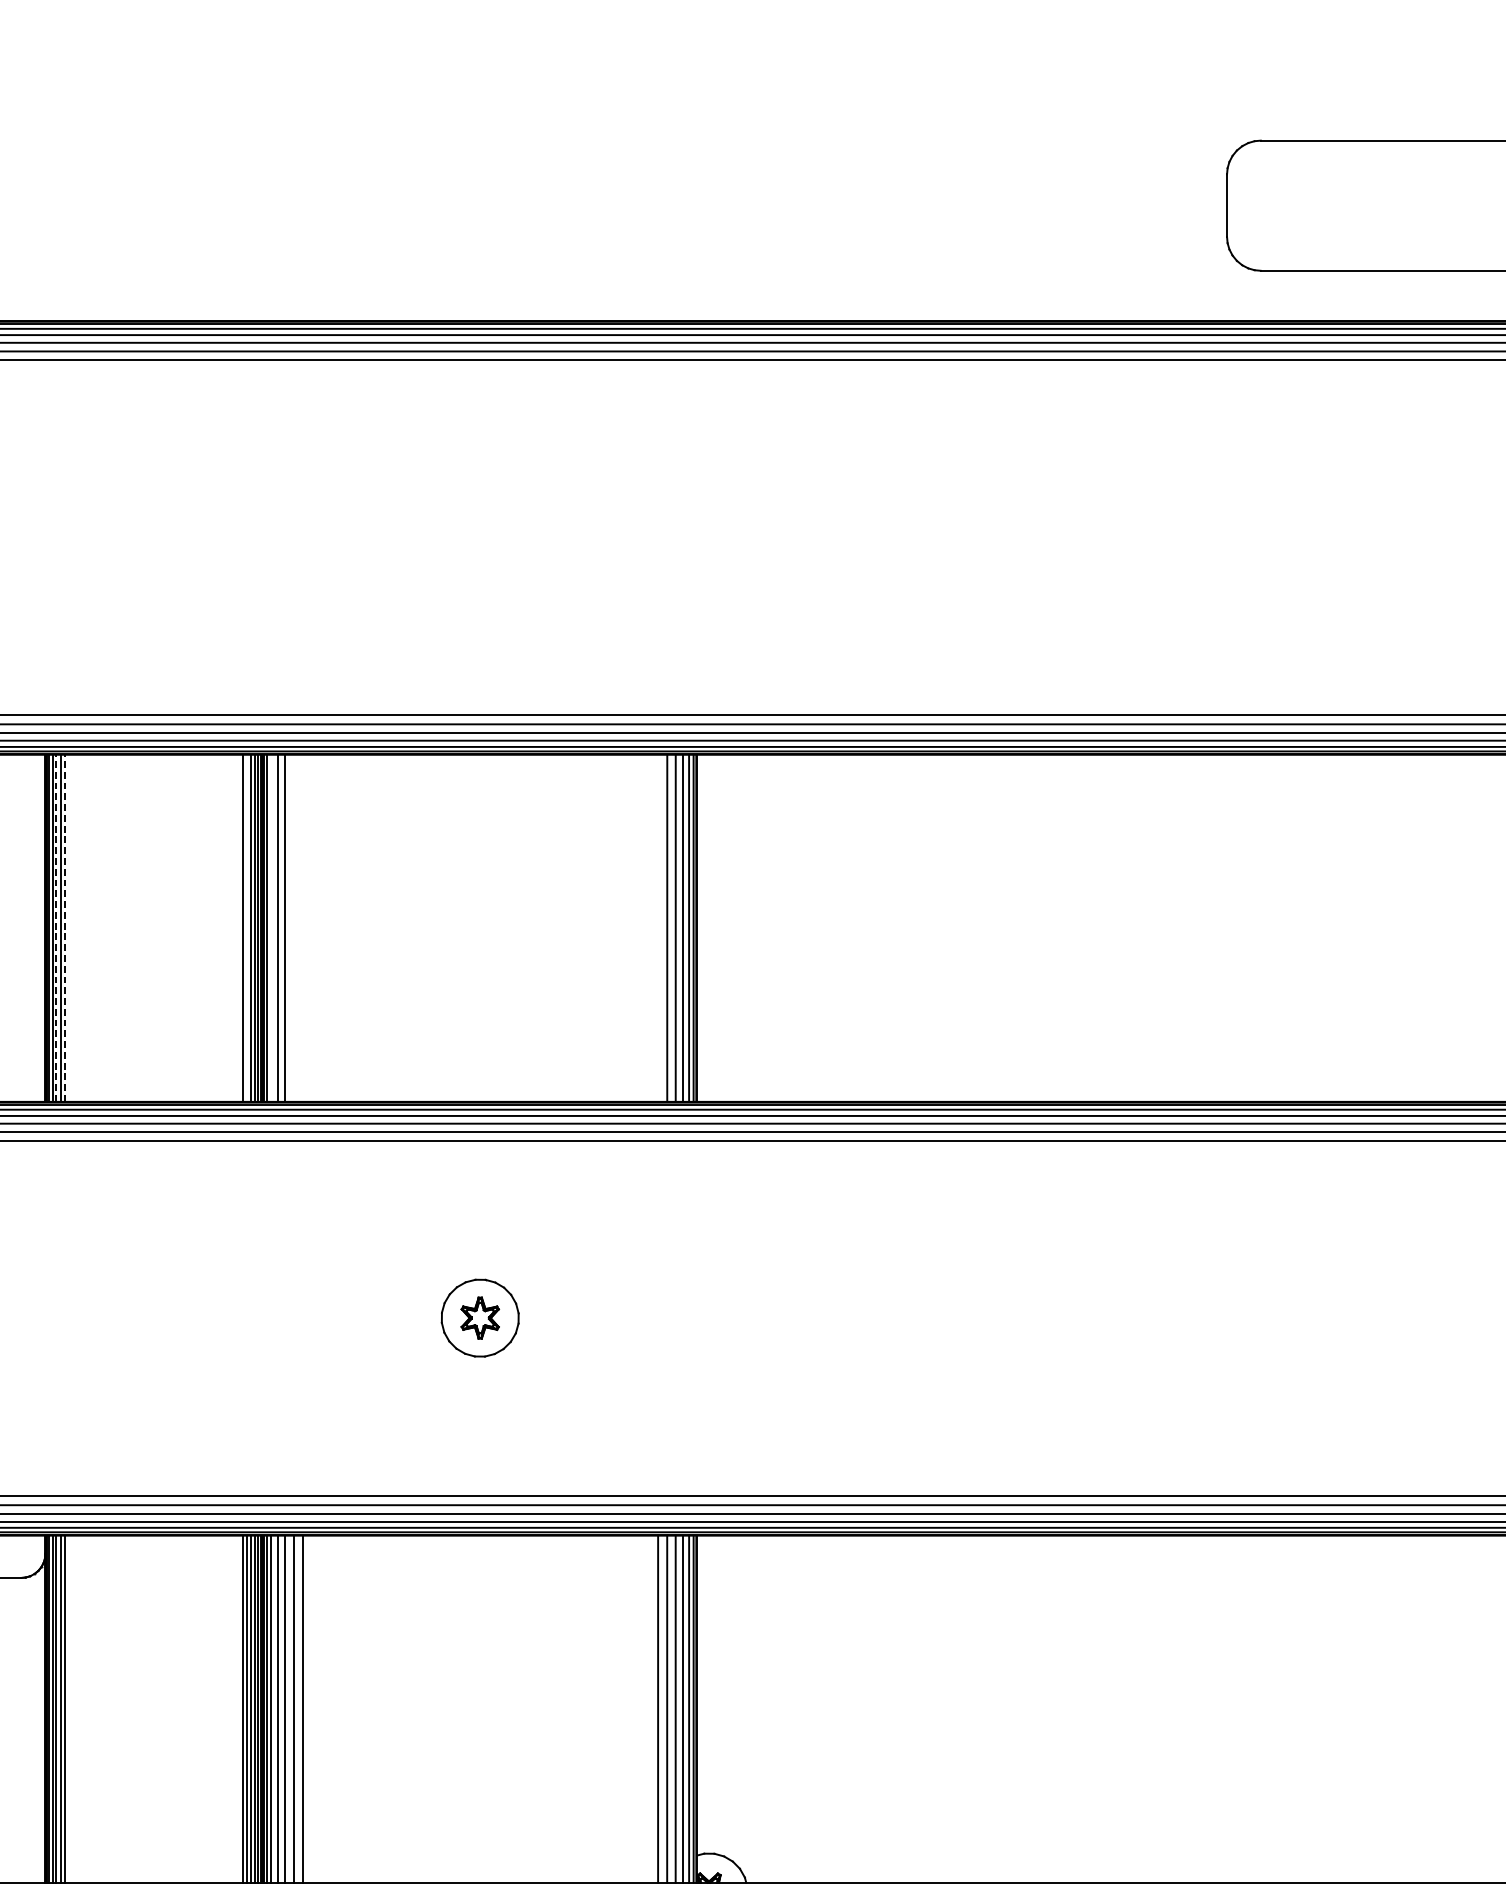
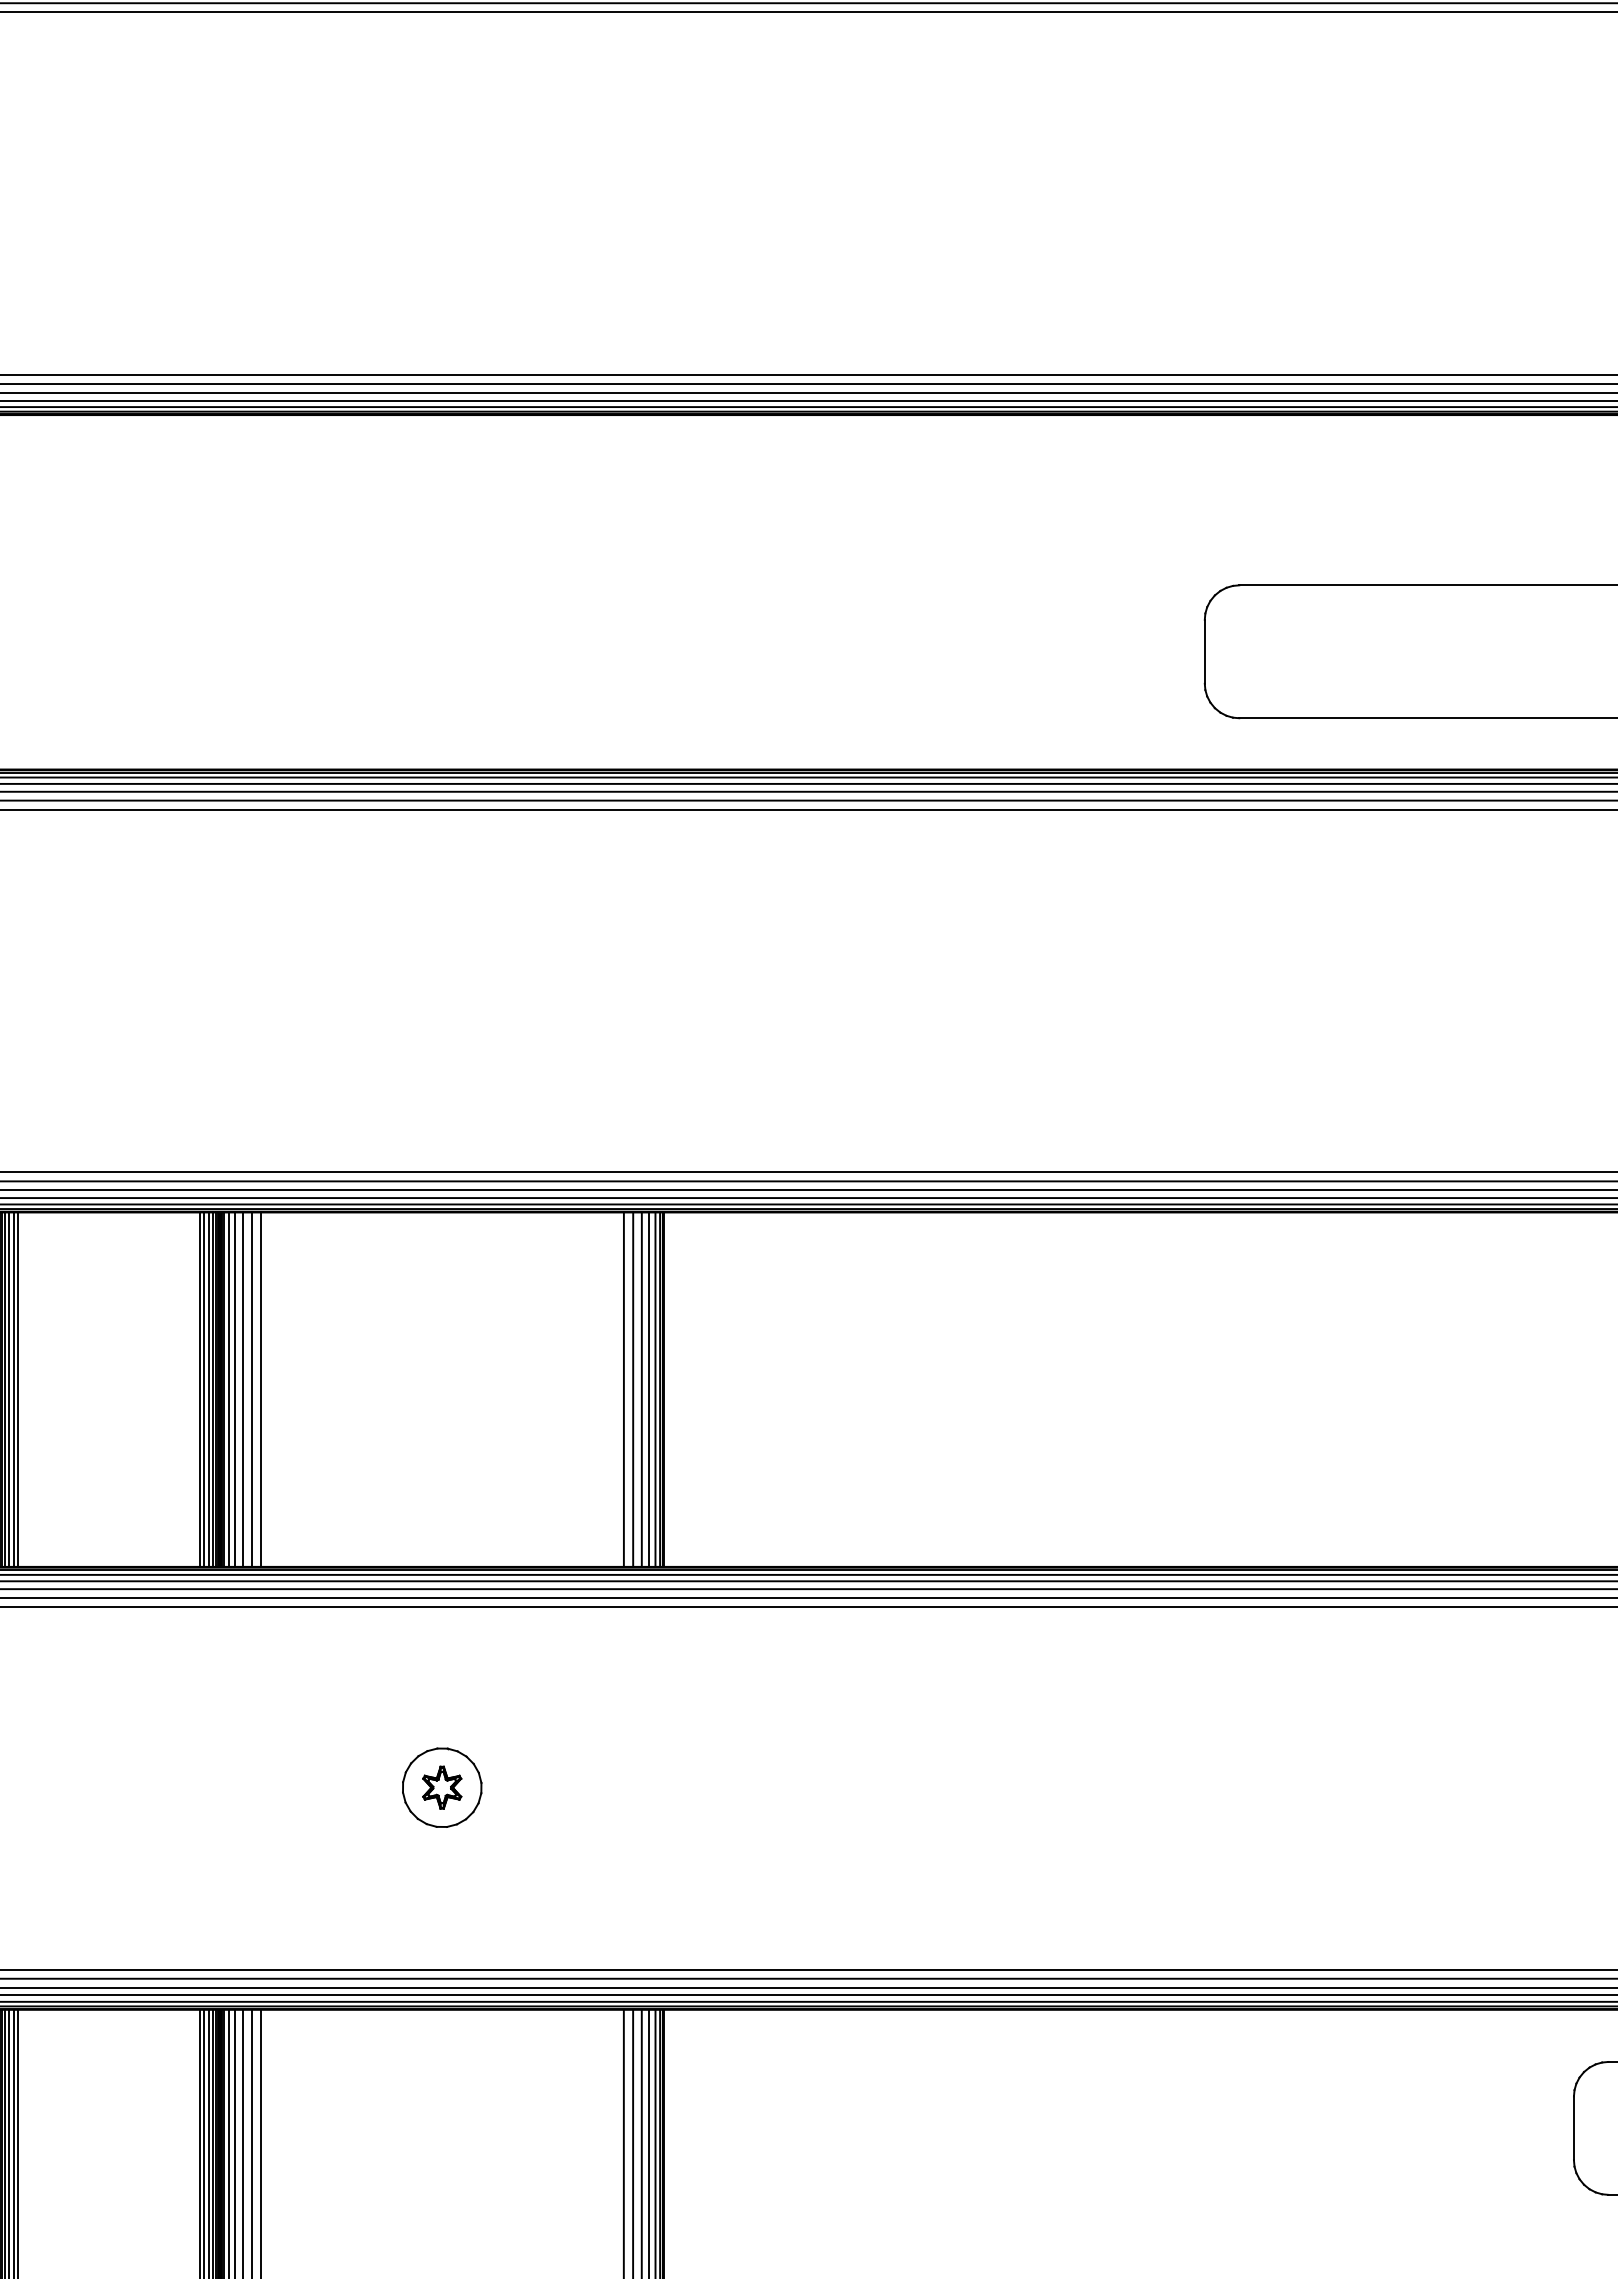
line: (56, 928) -> (9, 1389), dashed -> solid
line: (65, 928) -> (18, 1389), dashed -> solid
line: (247, 928) -> (204, 1389), added
line: (270, 928) -> (228, 1389), added
line: (293, 928) -> (251, 1389), added
line: (303, 928) -> (261, 1389), added
line: (657, 928) -> (623, 1389), added

